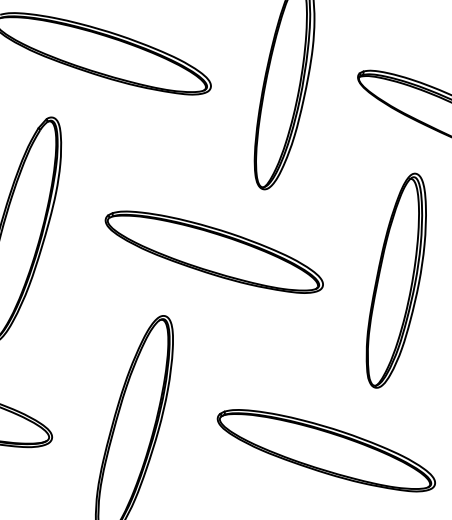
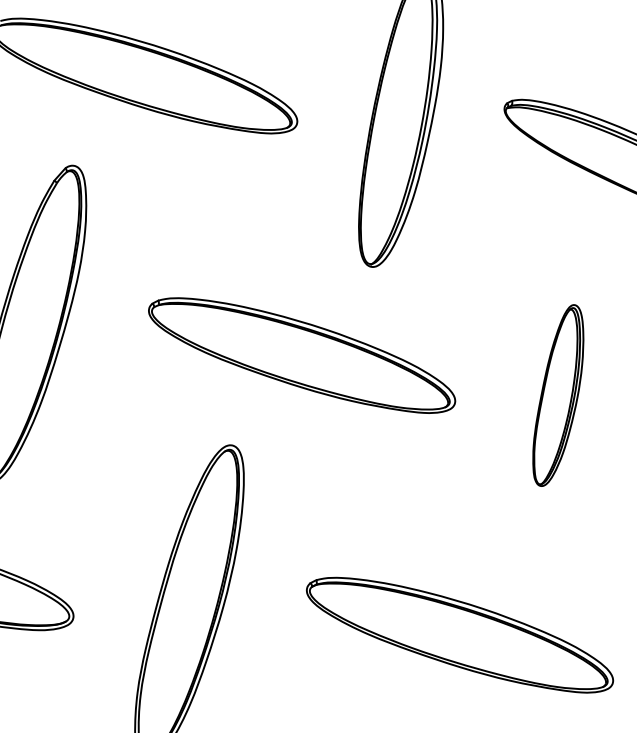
part: (395, 280) -> (557, 395), size x0.6

